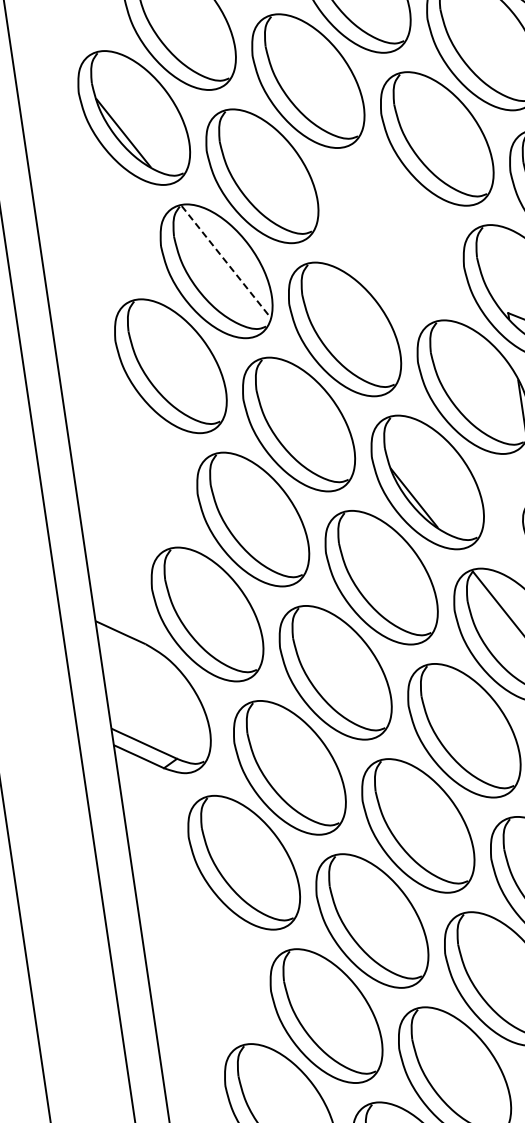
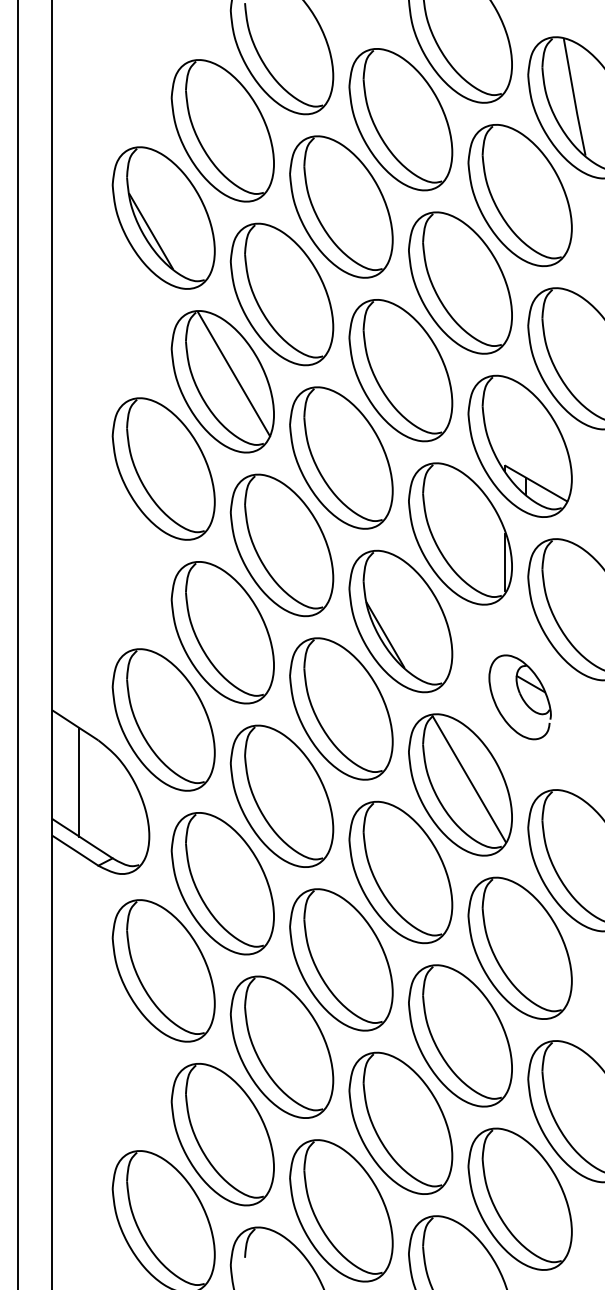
part: (390, 234) -> (400, 370), added
line: (226, 262) -> (234, 374), dashed -> solid
line: (133, 687) -> (79, 781), added

